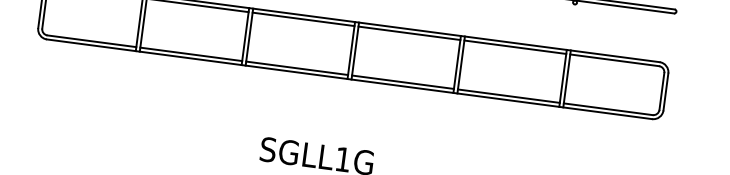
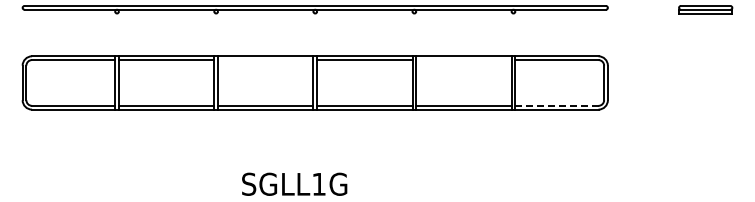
line: (303, 19) -> (265, 60), removed
line: (514, 47) -> (463, 60), removed
line: (607, 108) -> (556, 105), solid -> dashed

